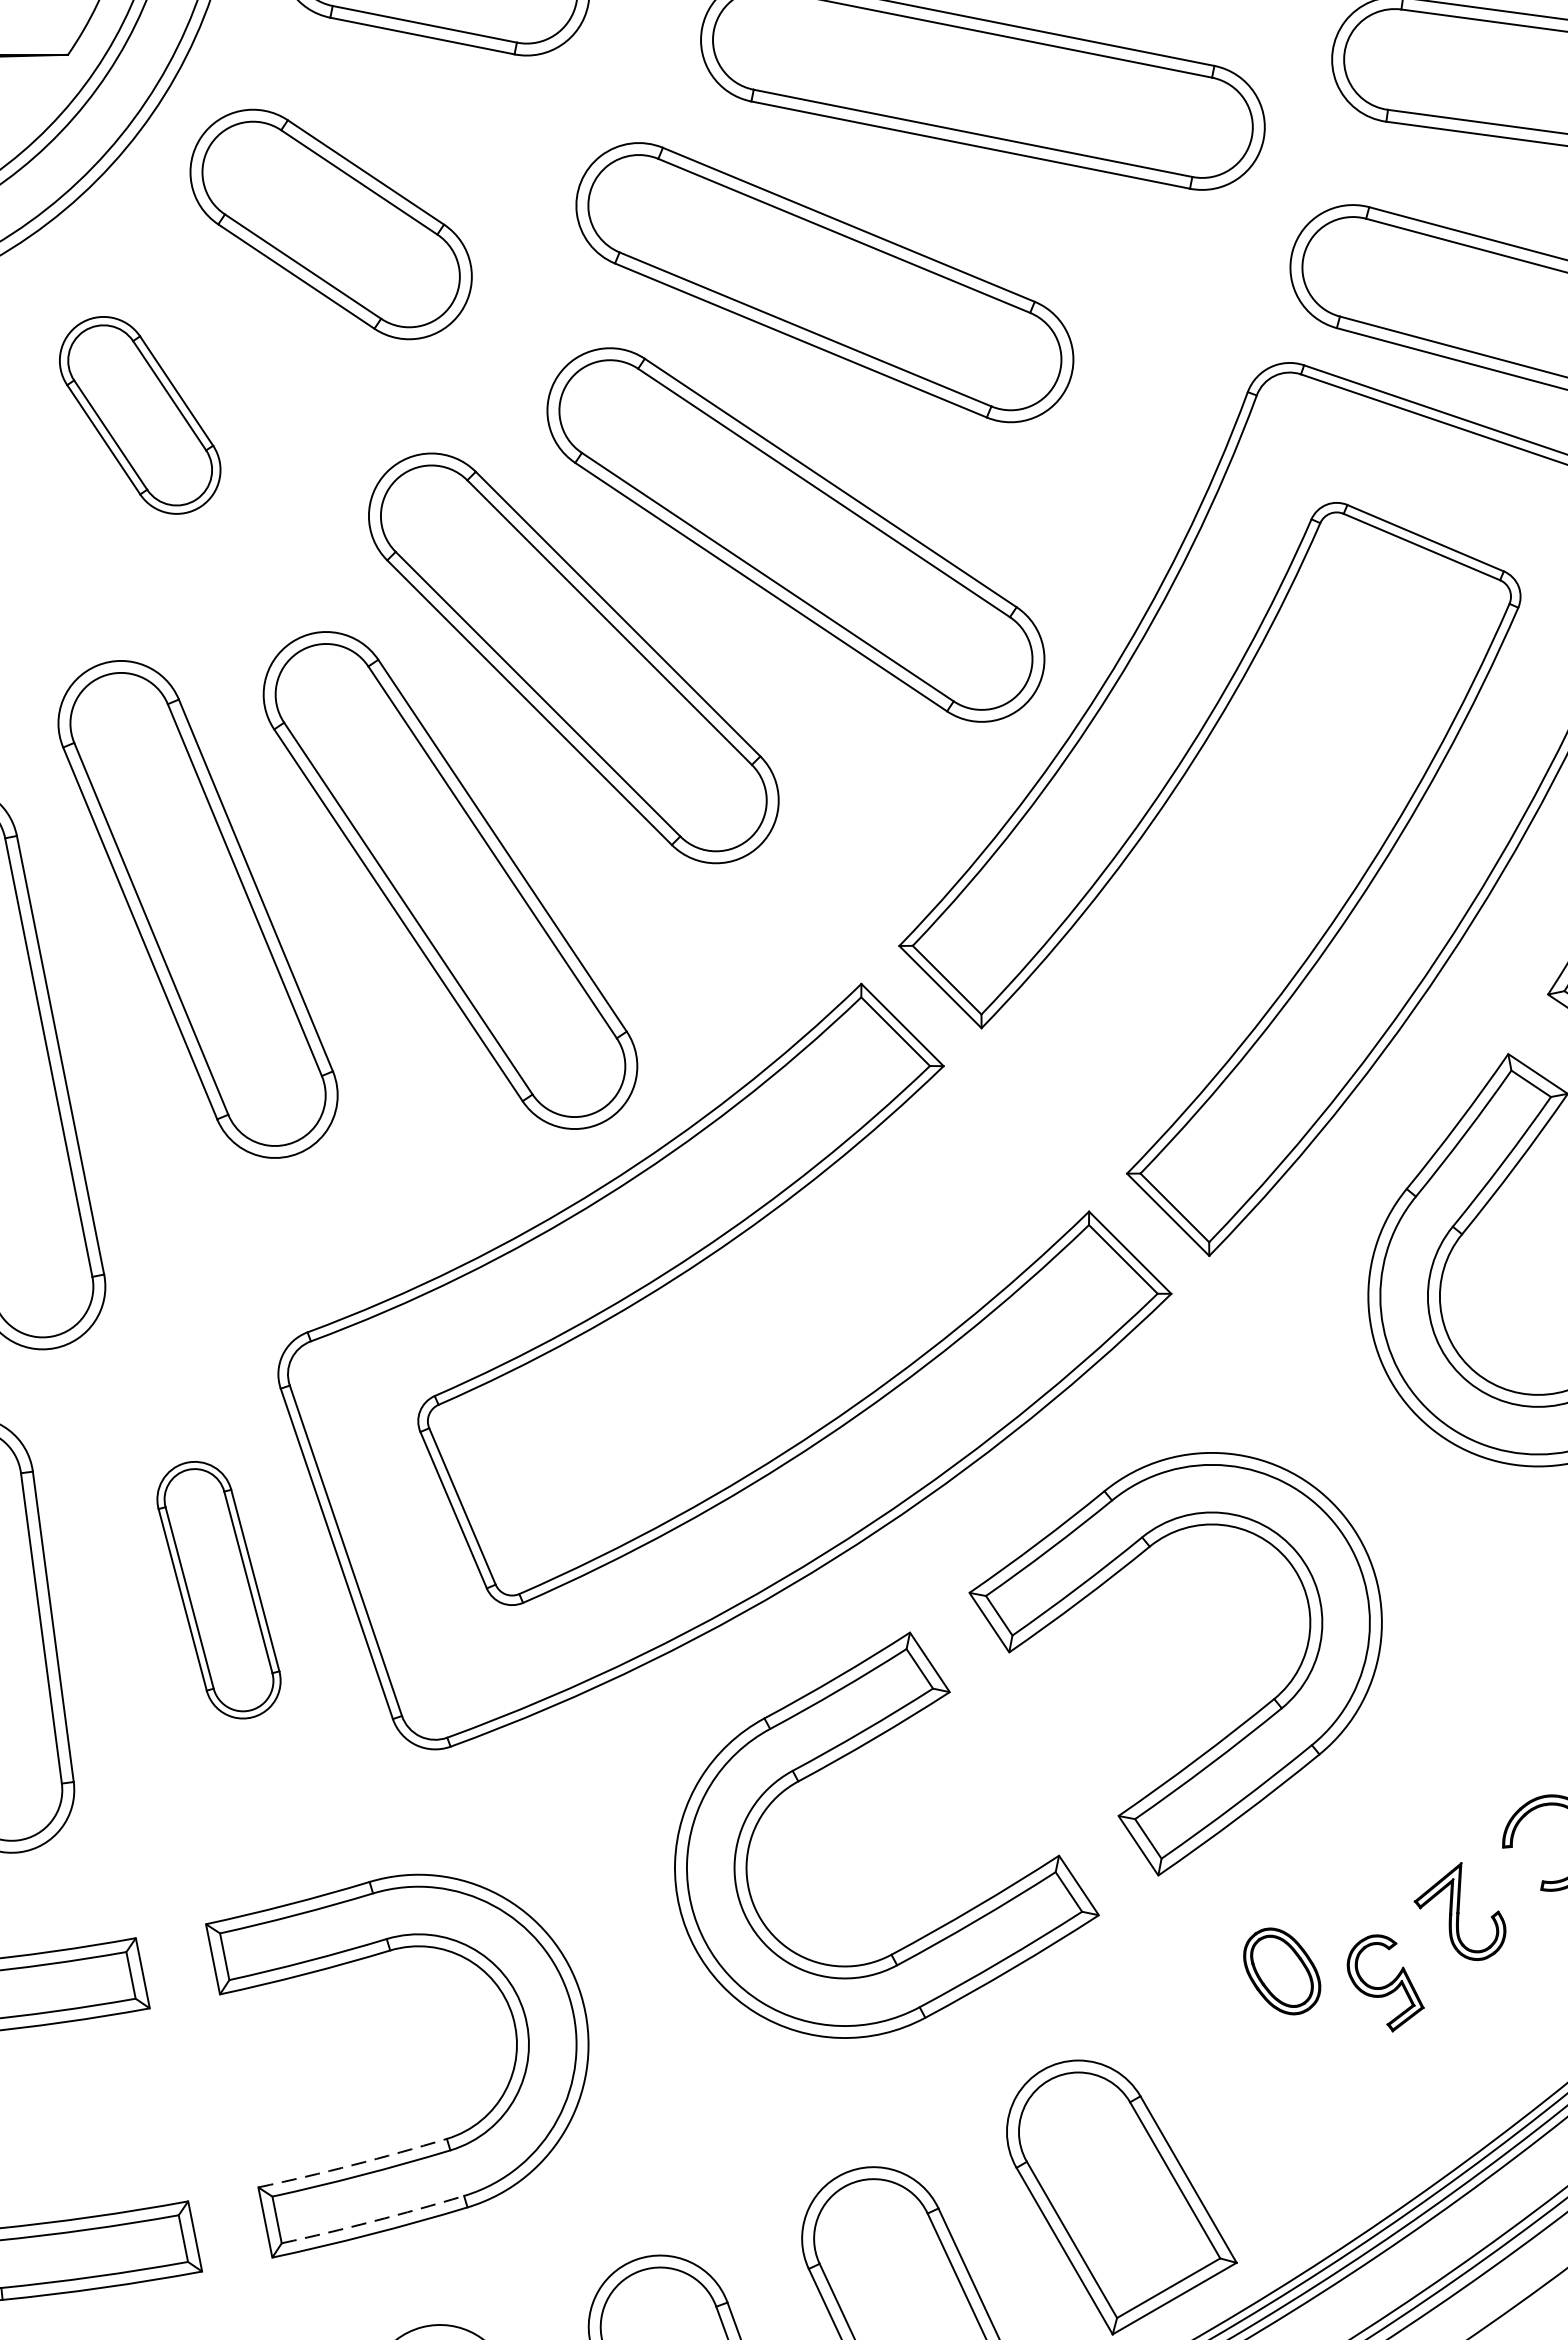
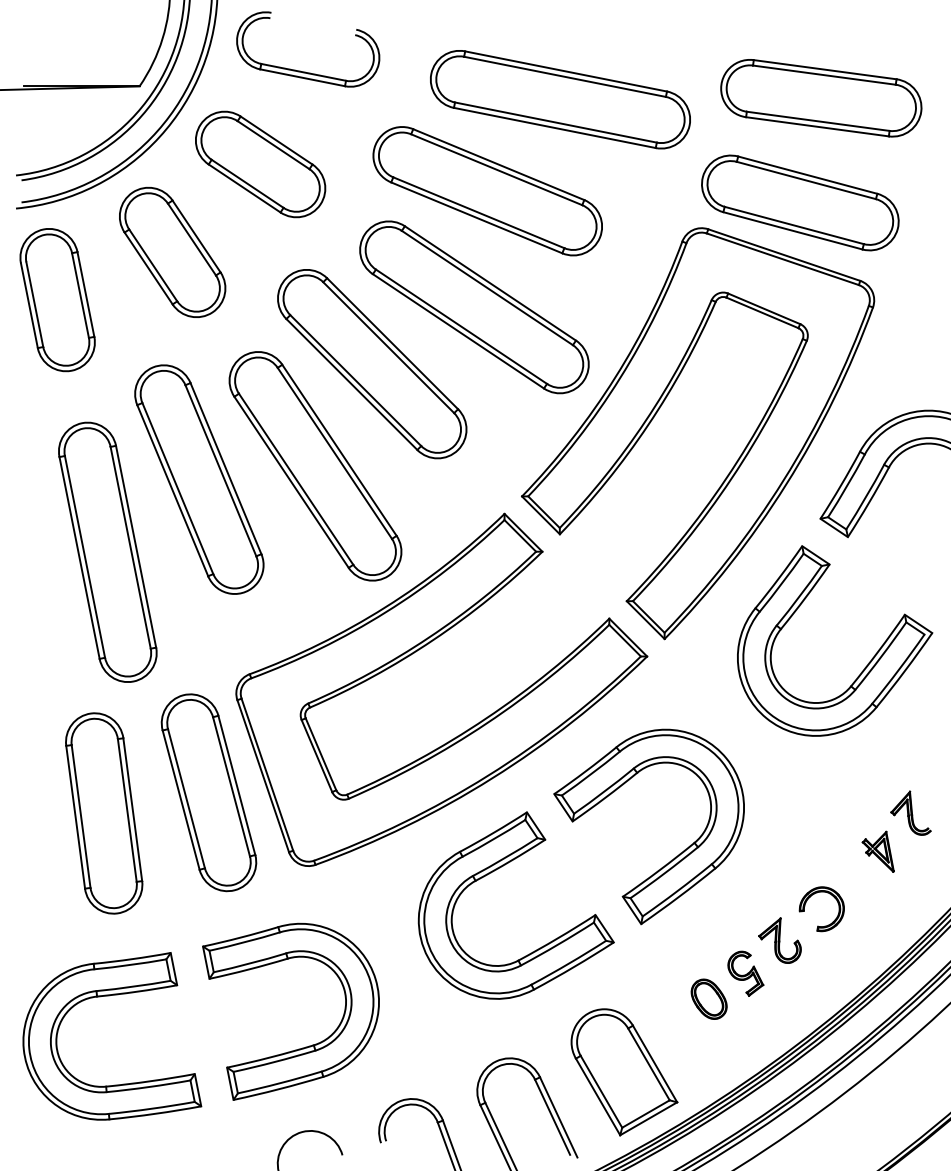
part: (139, 413) -> (172, 251), size x1.43
part: (217, 1589) -> (208, 792), size x1.67
part: (1280, 1969) -> (708, 998), moved
arc: (352, 2165) -> (270, 1057), dashed -> solid
arc: (374, 2221) -> (280, 1083), dashed -> solid

